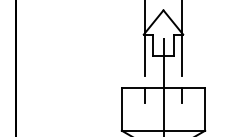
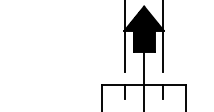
hatch: (163, 32) -> (144, 28), added

